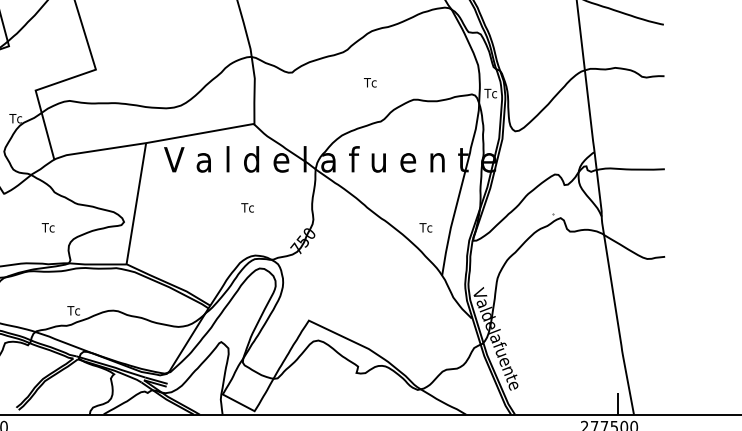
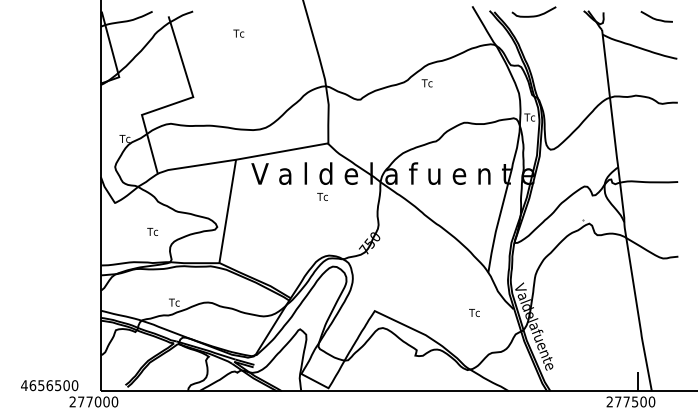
text: (369, 82) -> (426, 83), moved
text: (247, 207) -> (322, 196), moved
text: (425, 227) -> (474, 312), moved

